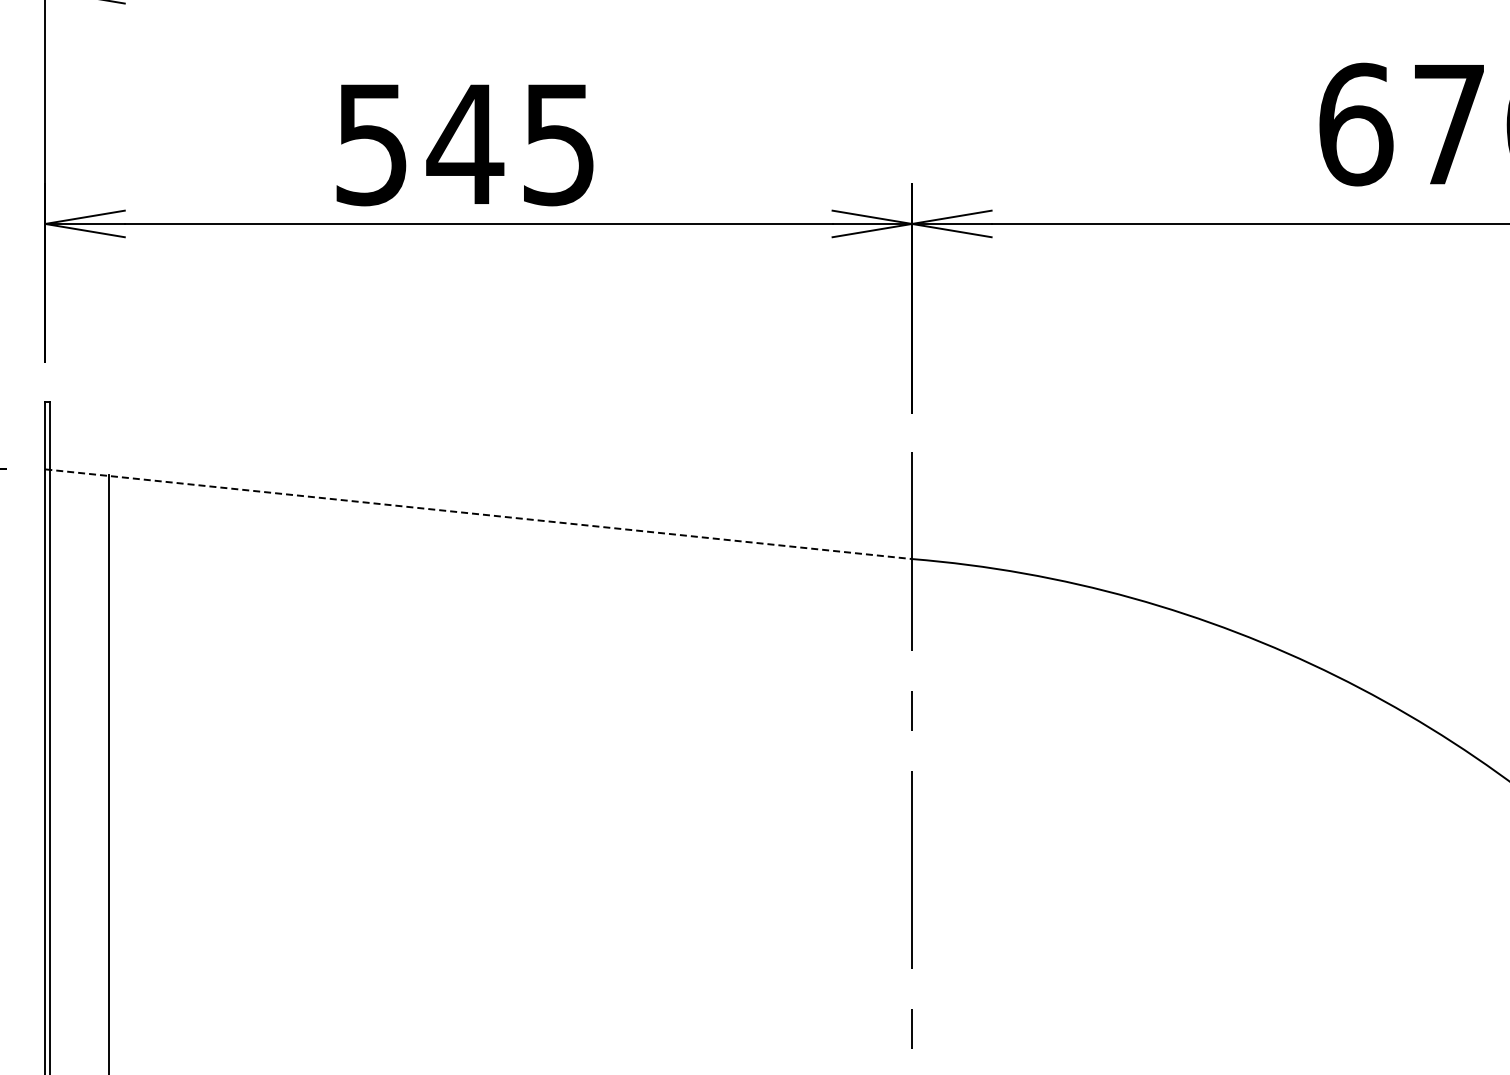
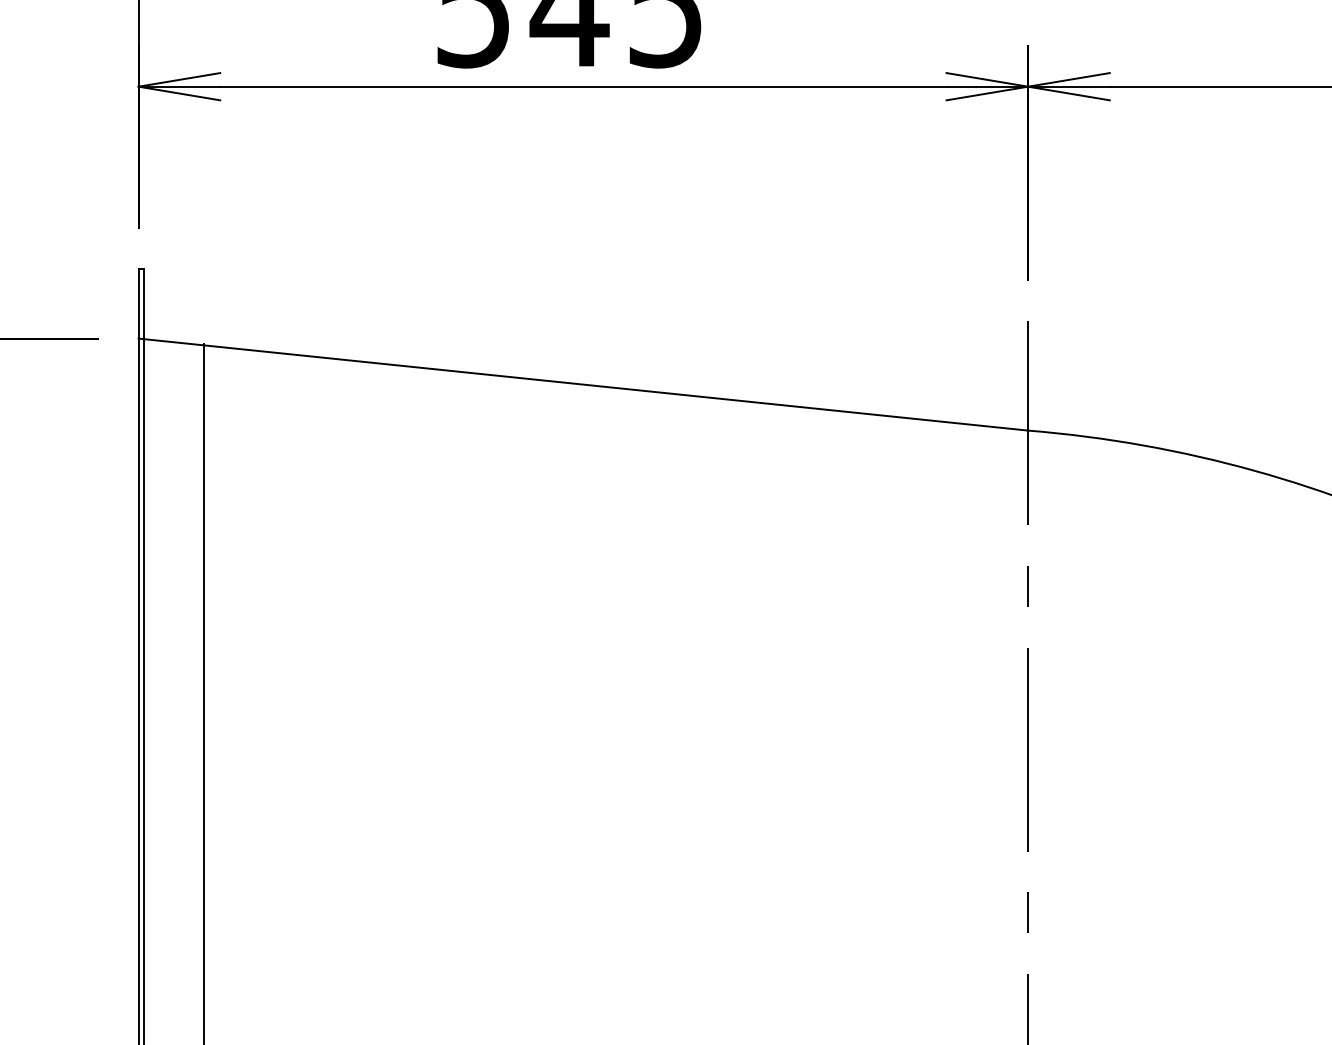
line: (478, 514) -> (583, 384), dashed -> solid

